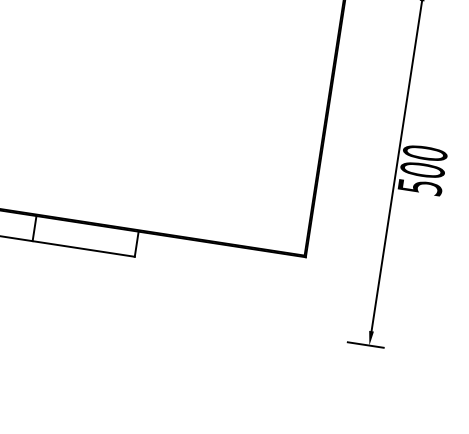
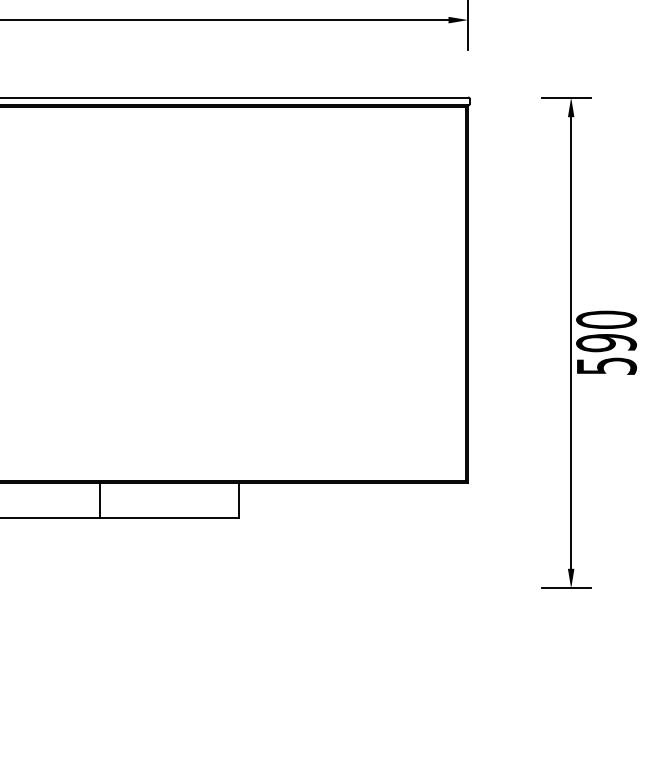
text: (422, 169) -> (606, 342), 500 -> 590

